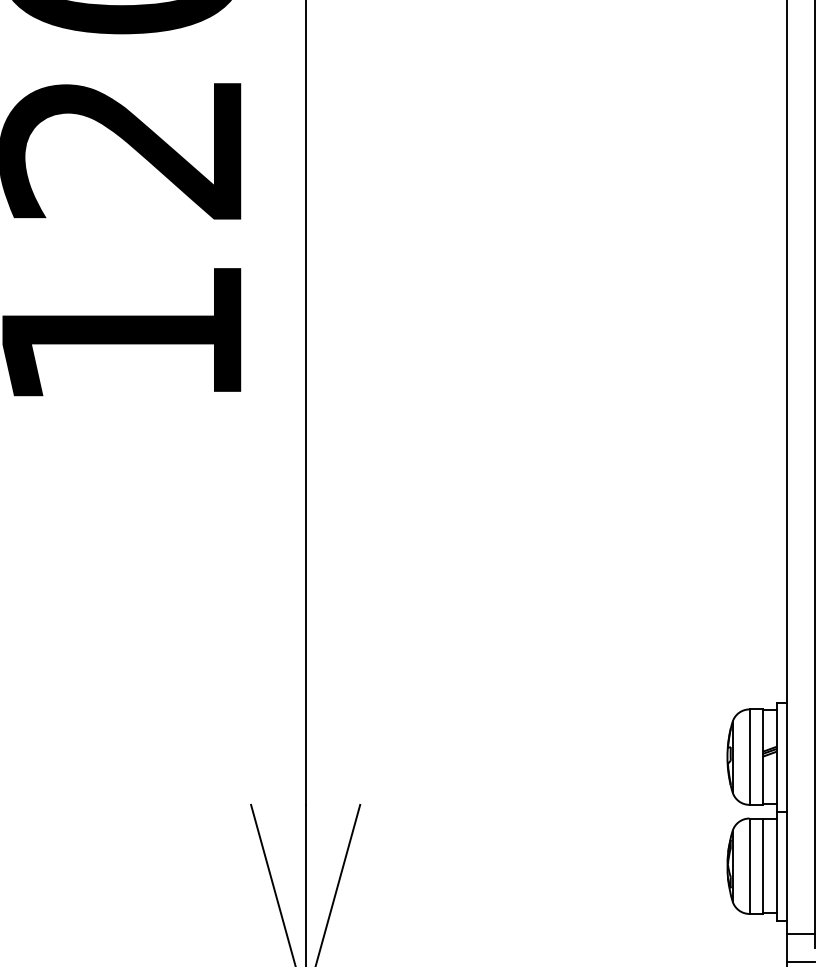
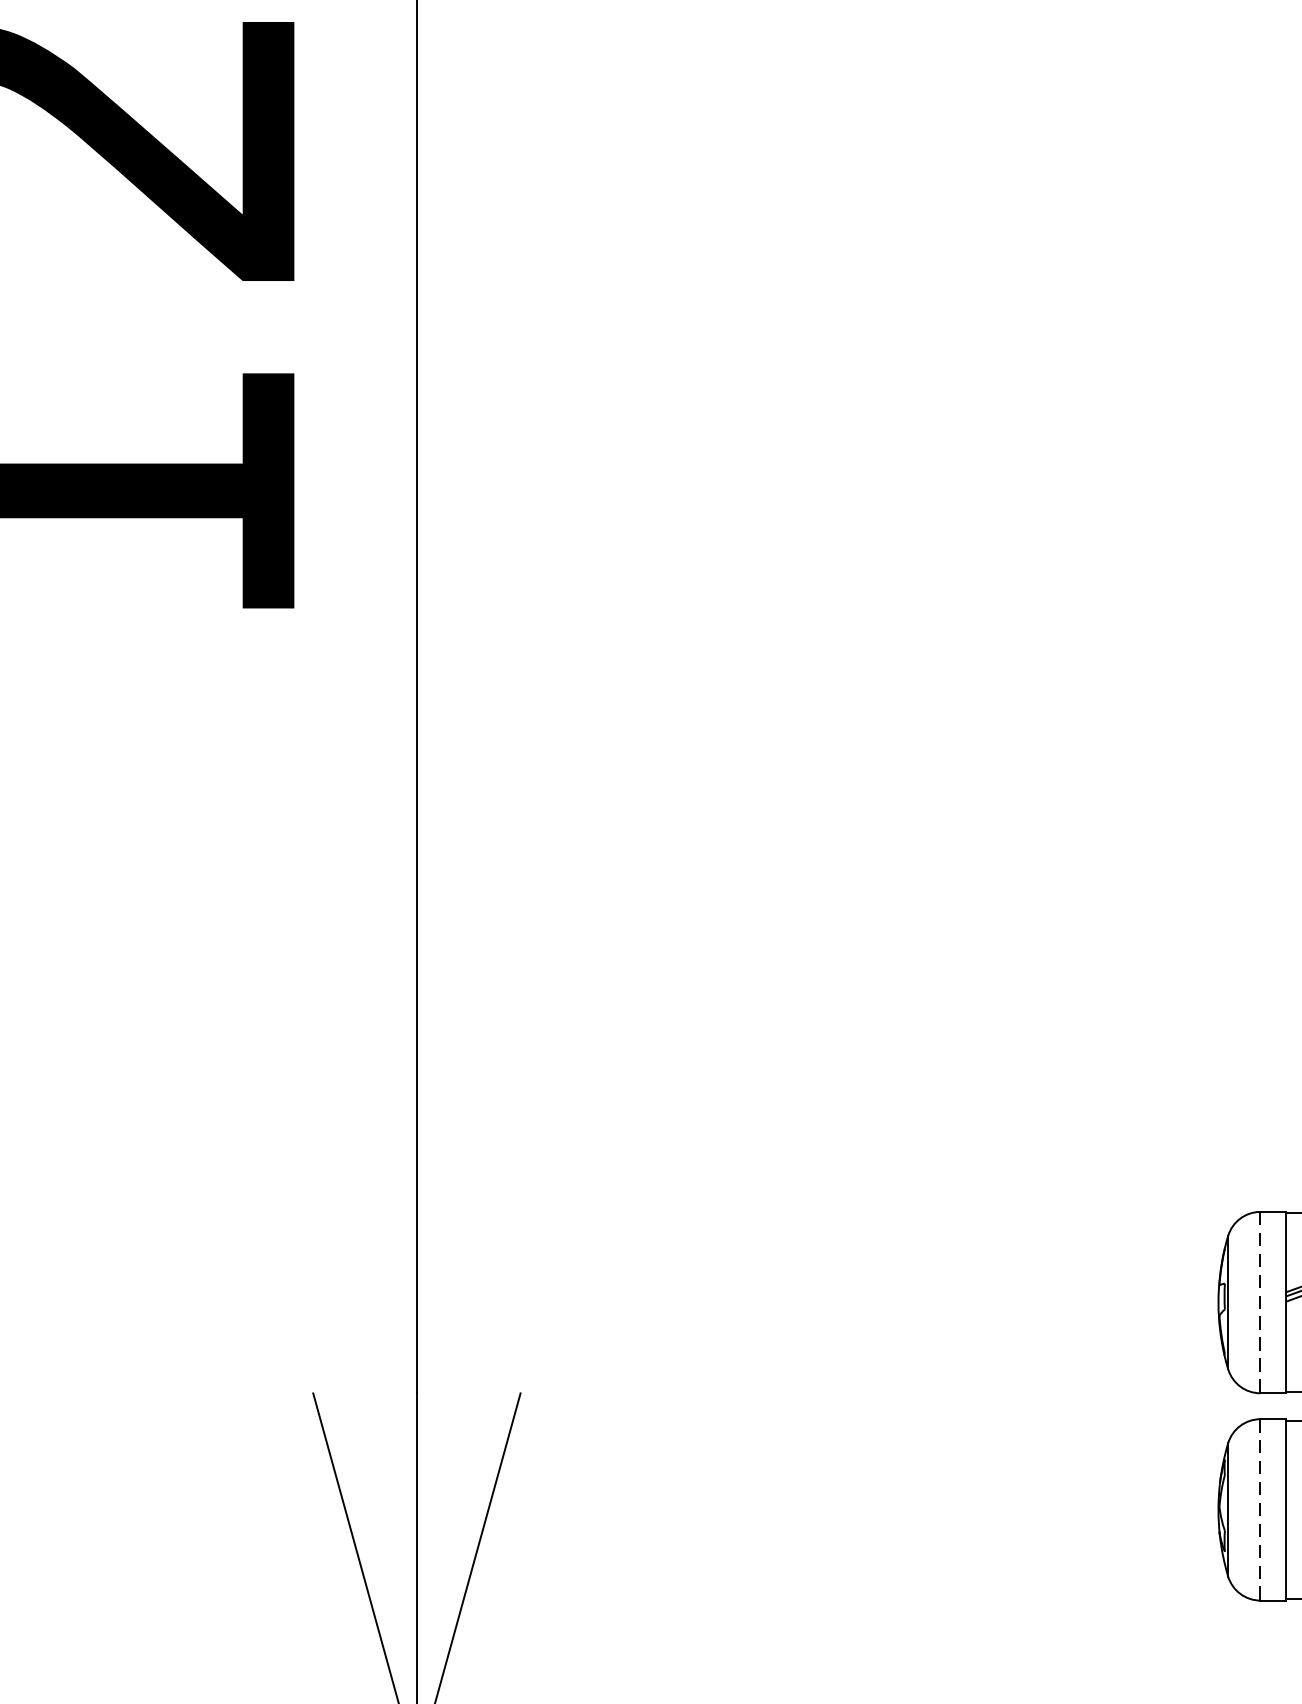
line: (749, 757) -> (1260, 1303), solid -> dashed
line: (749, 866) -> (1260, 1510), solid -> dashed

